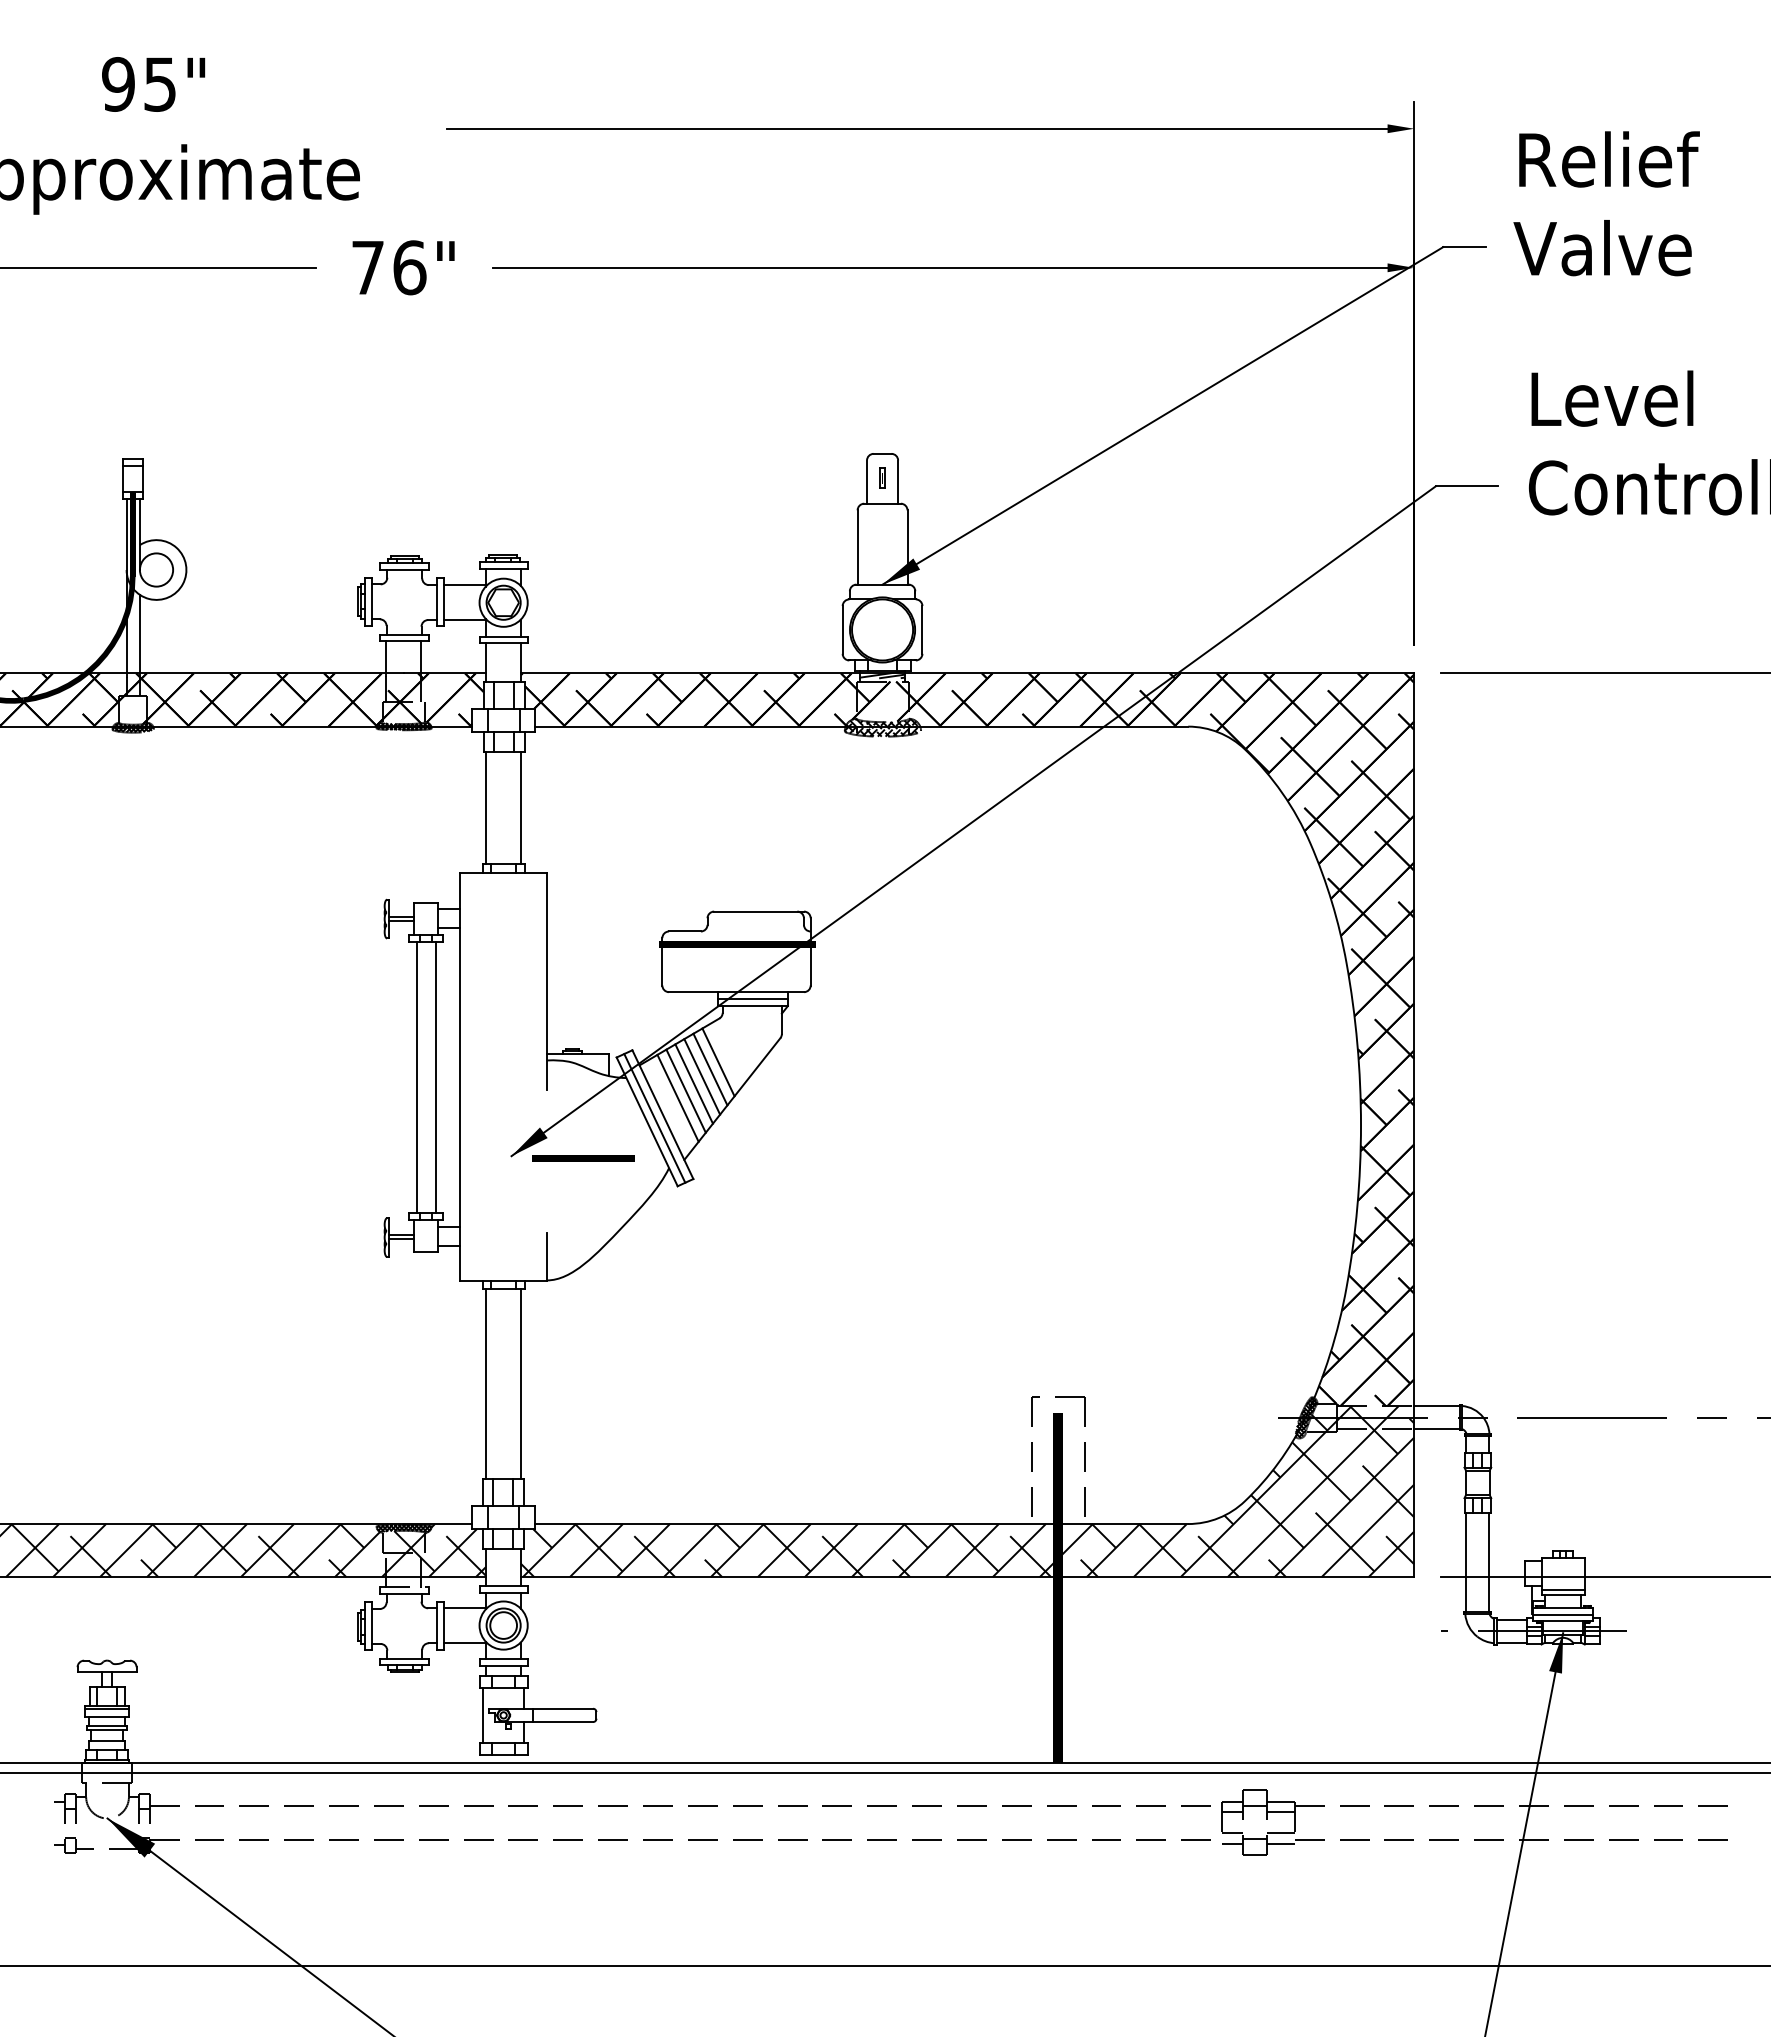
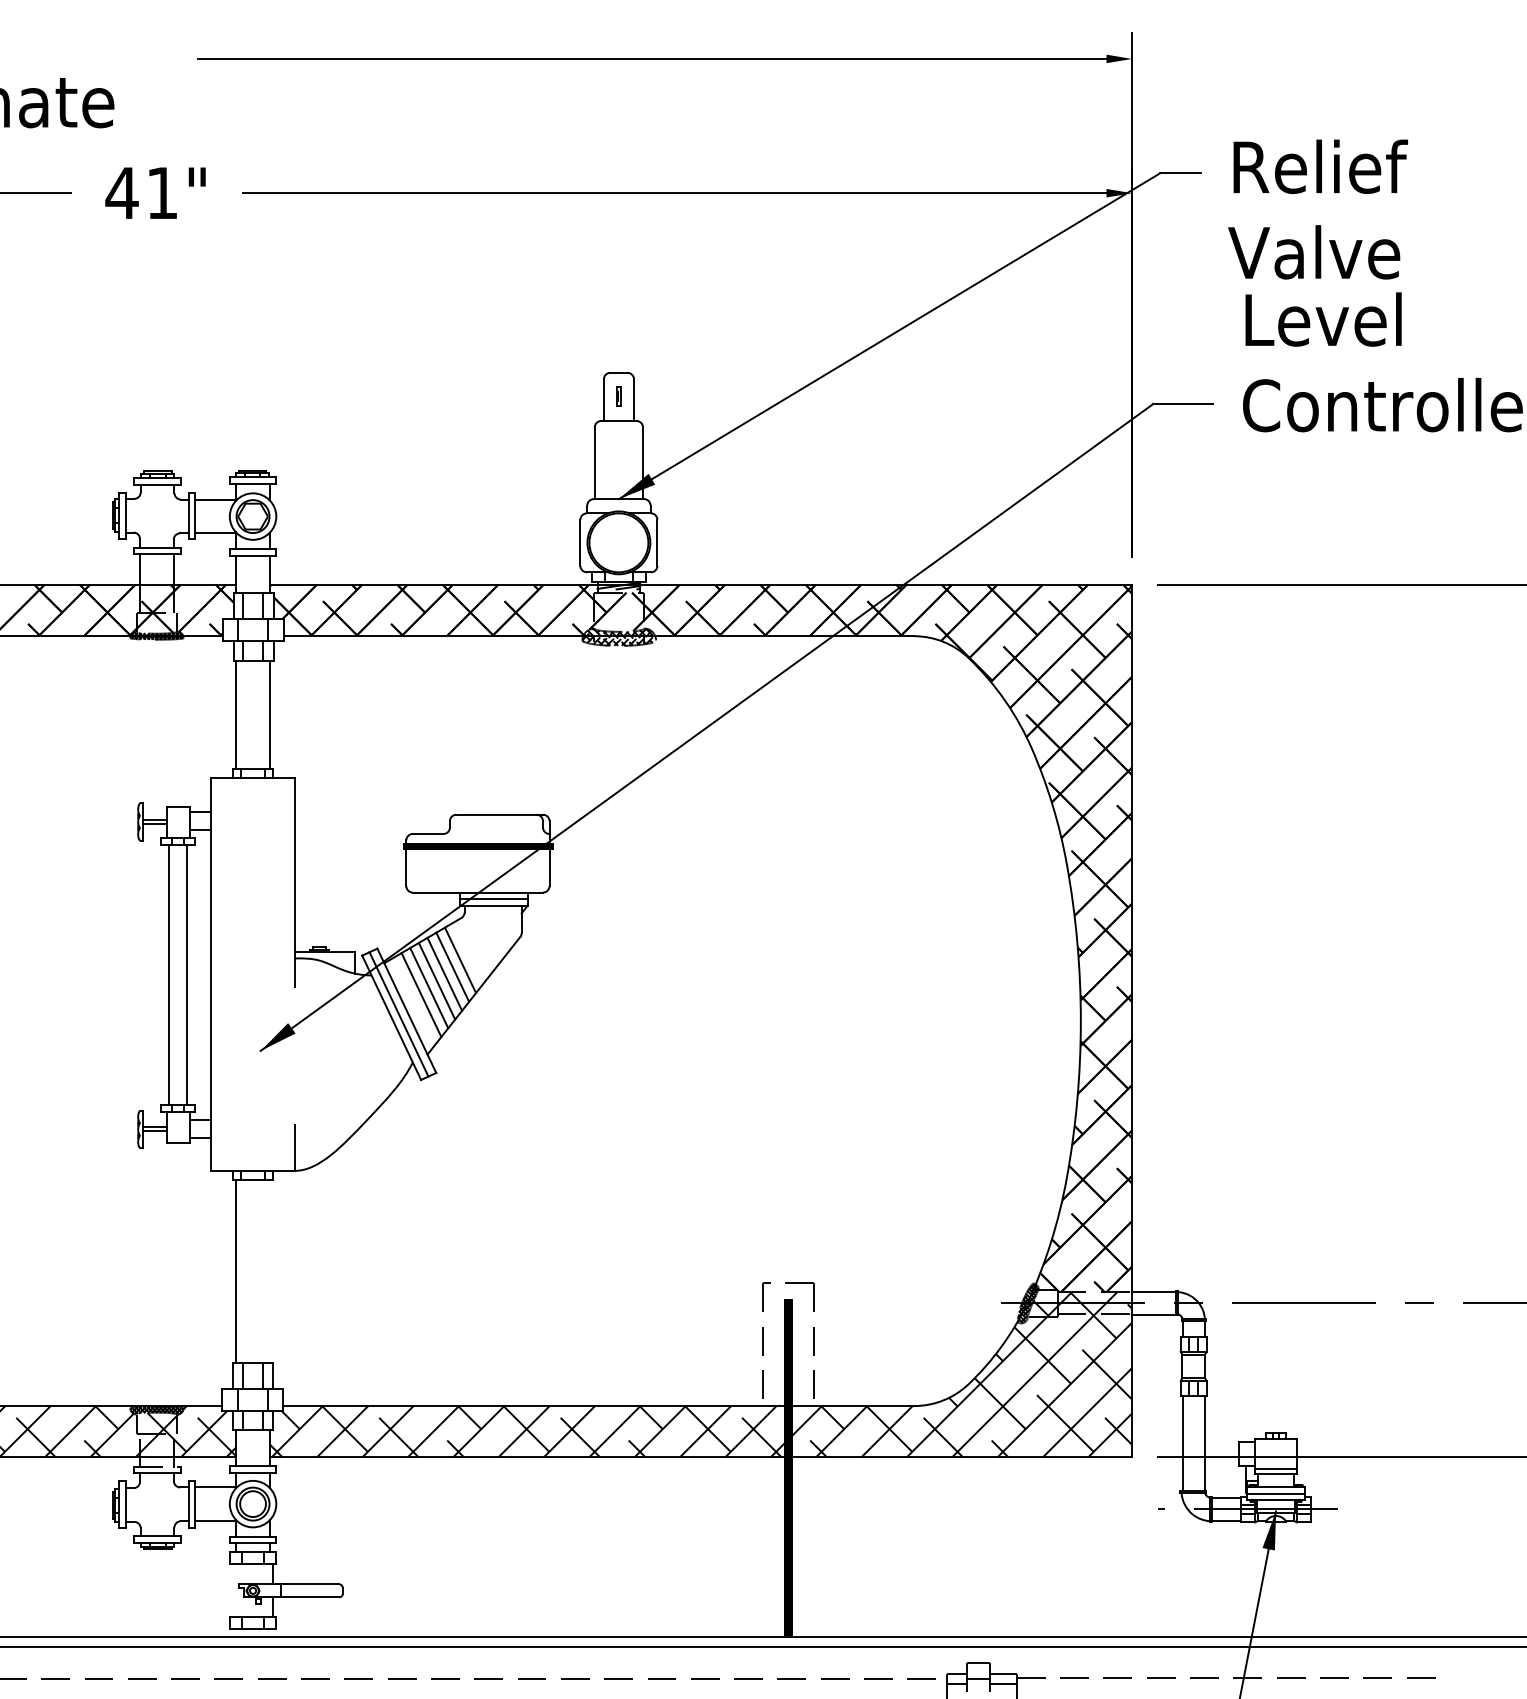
text: (1606, 203) -> (1317, 209), moved
text: (388, 267) -> (141, 192), 76" -> 41"
line: (583, 1158) -> (330, 1053), removed
line: (521, 1384) -> (270, 1271), removed
line: (483, 1715) -> (233, 1590), removed

